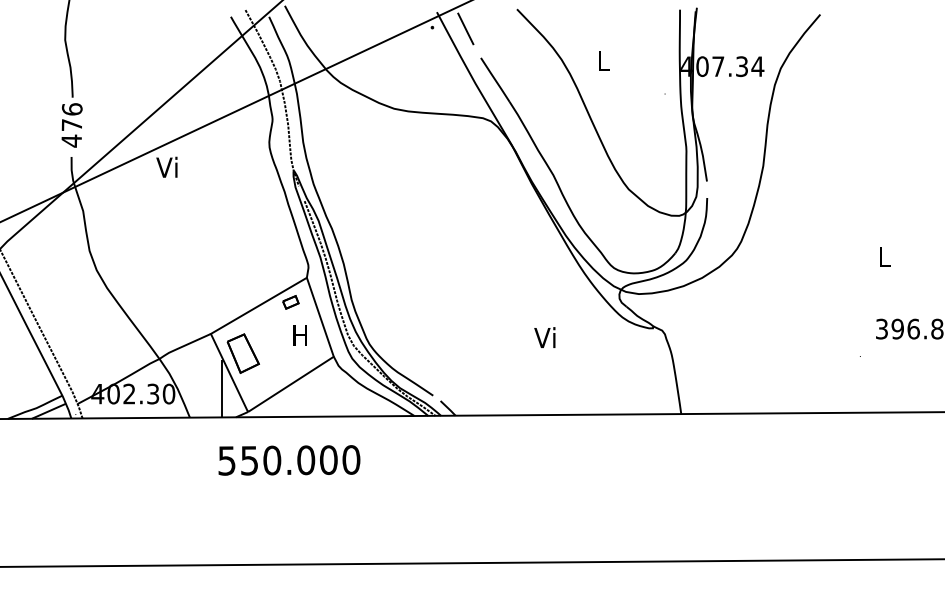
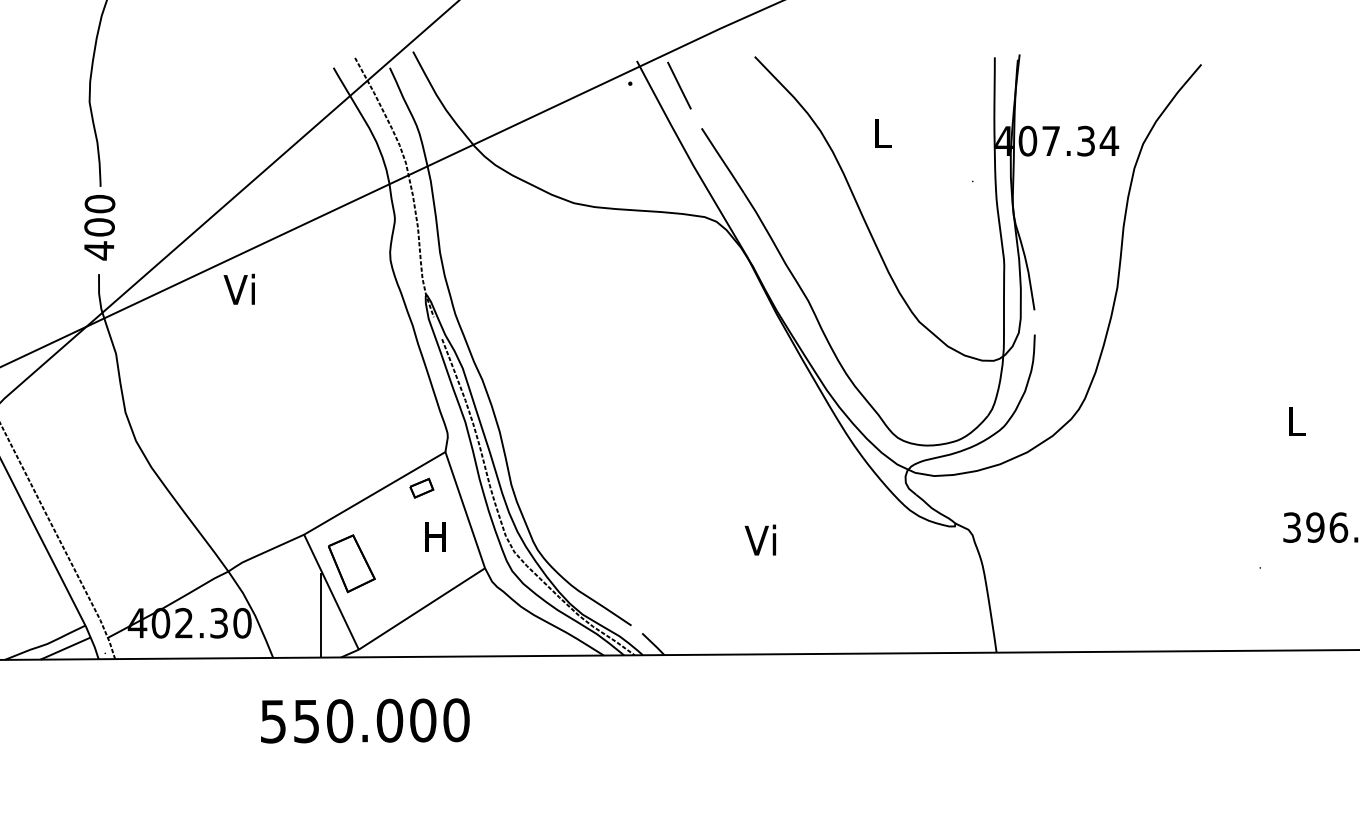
text: (71, 117) -> (98, 216), 476 -> 400
text: (544, 337) -> (759, 539), moved
text: (289, 460) -> (365, 721), moved

